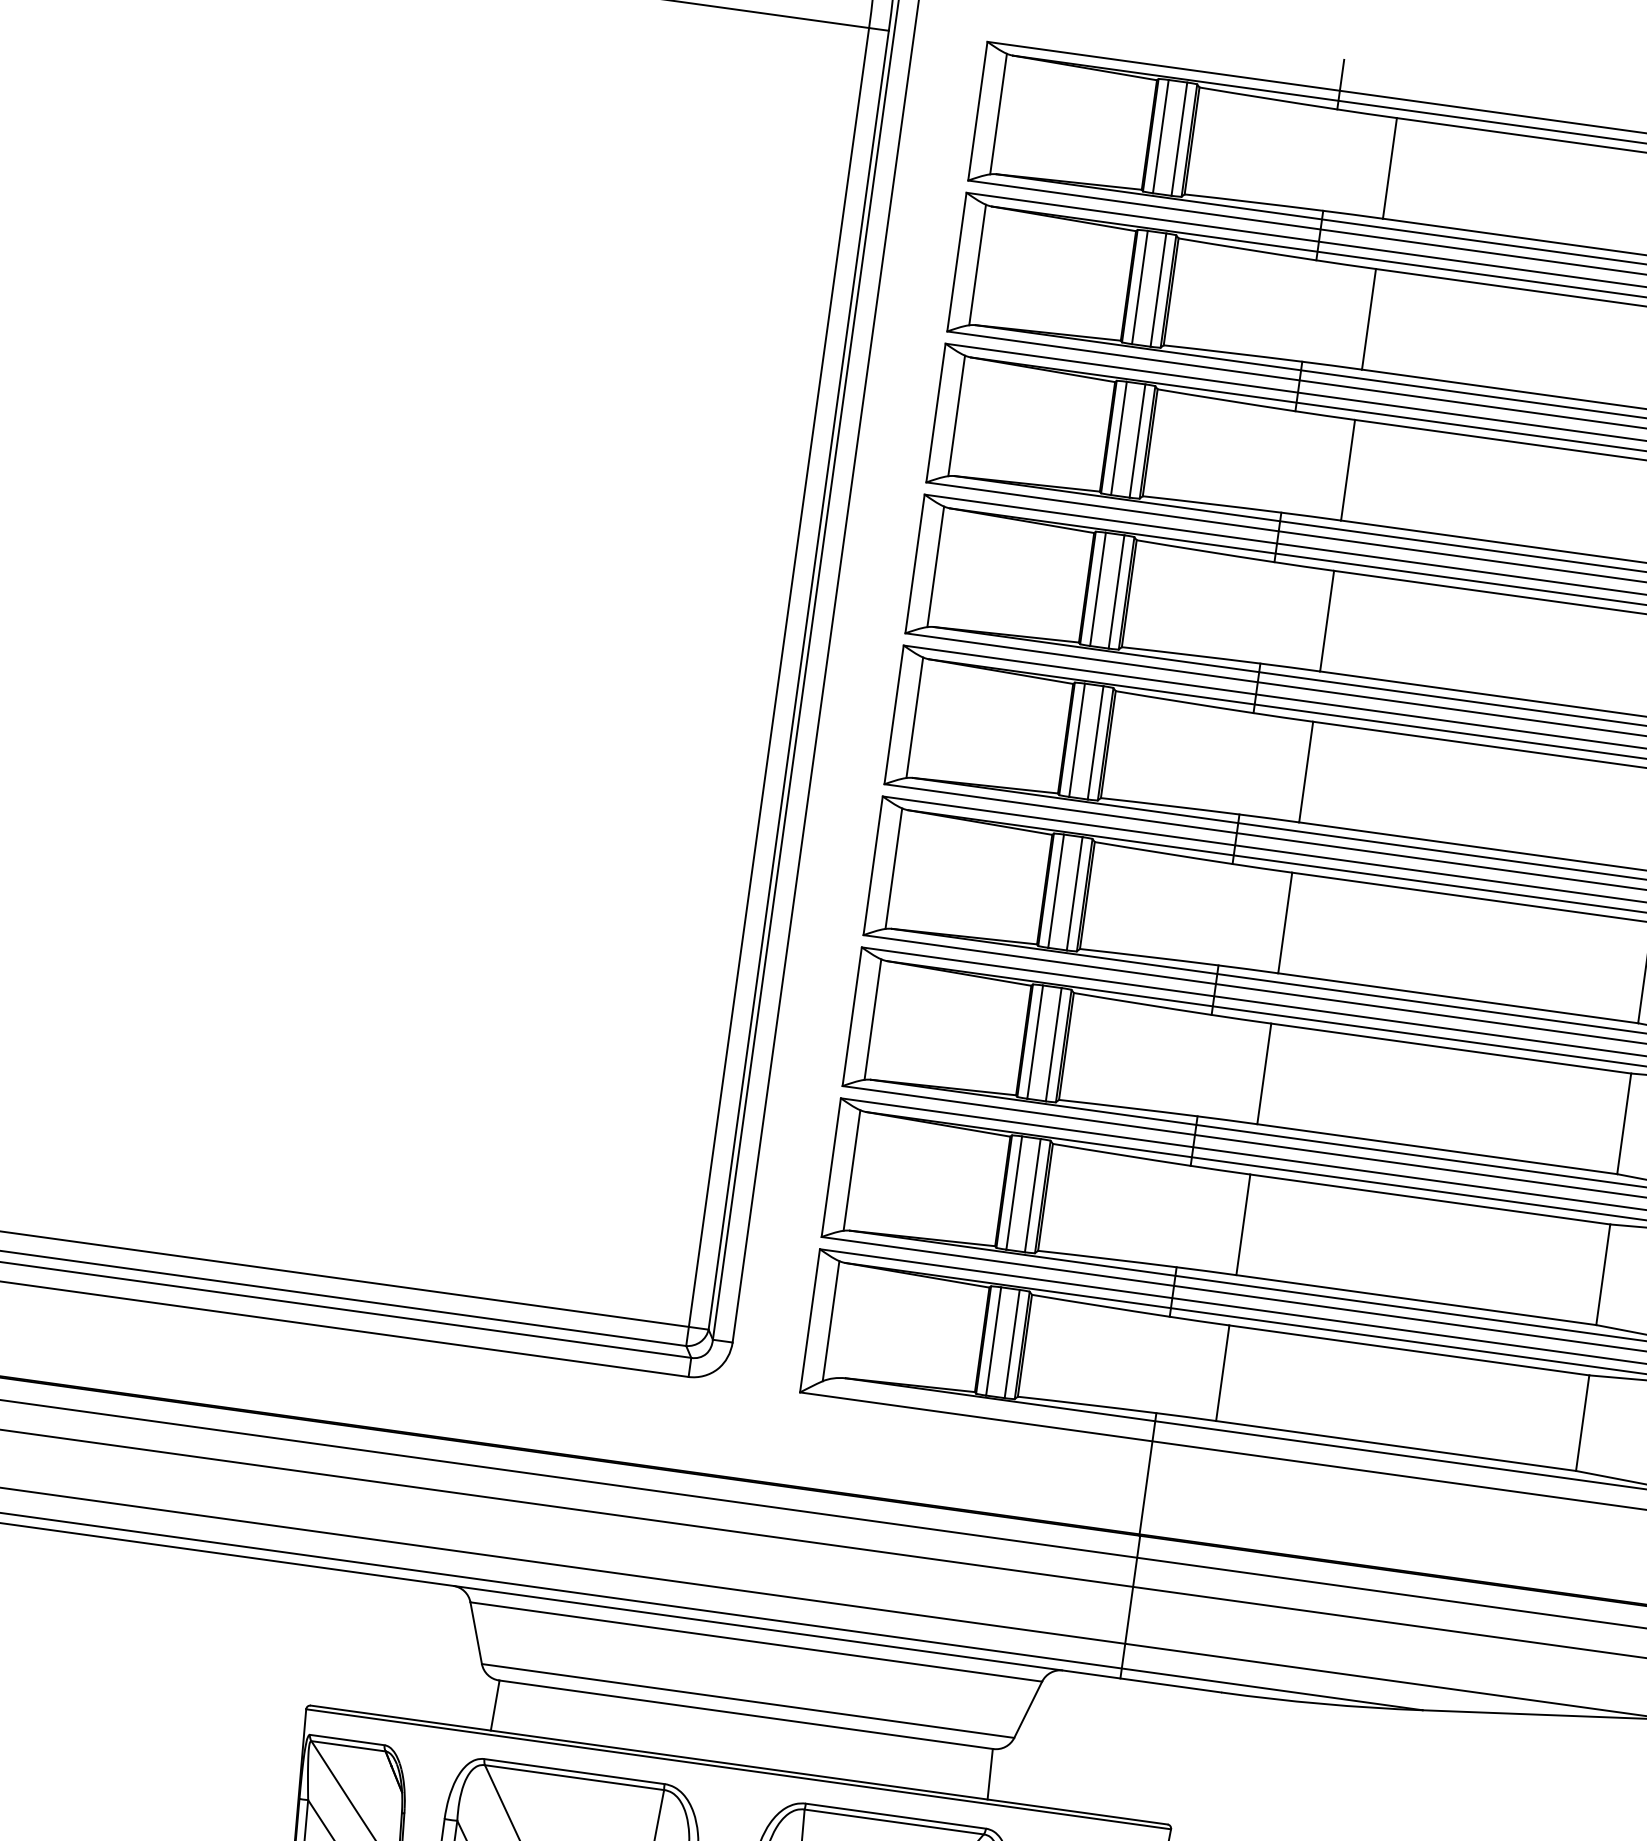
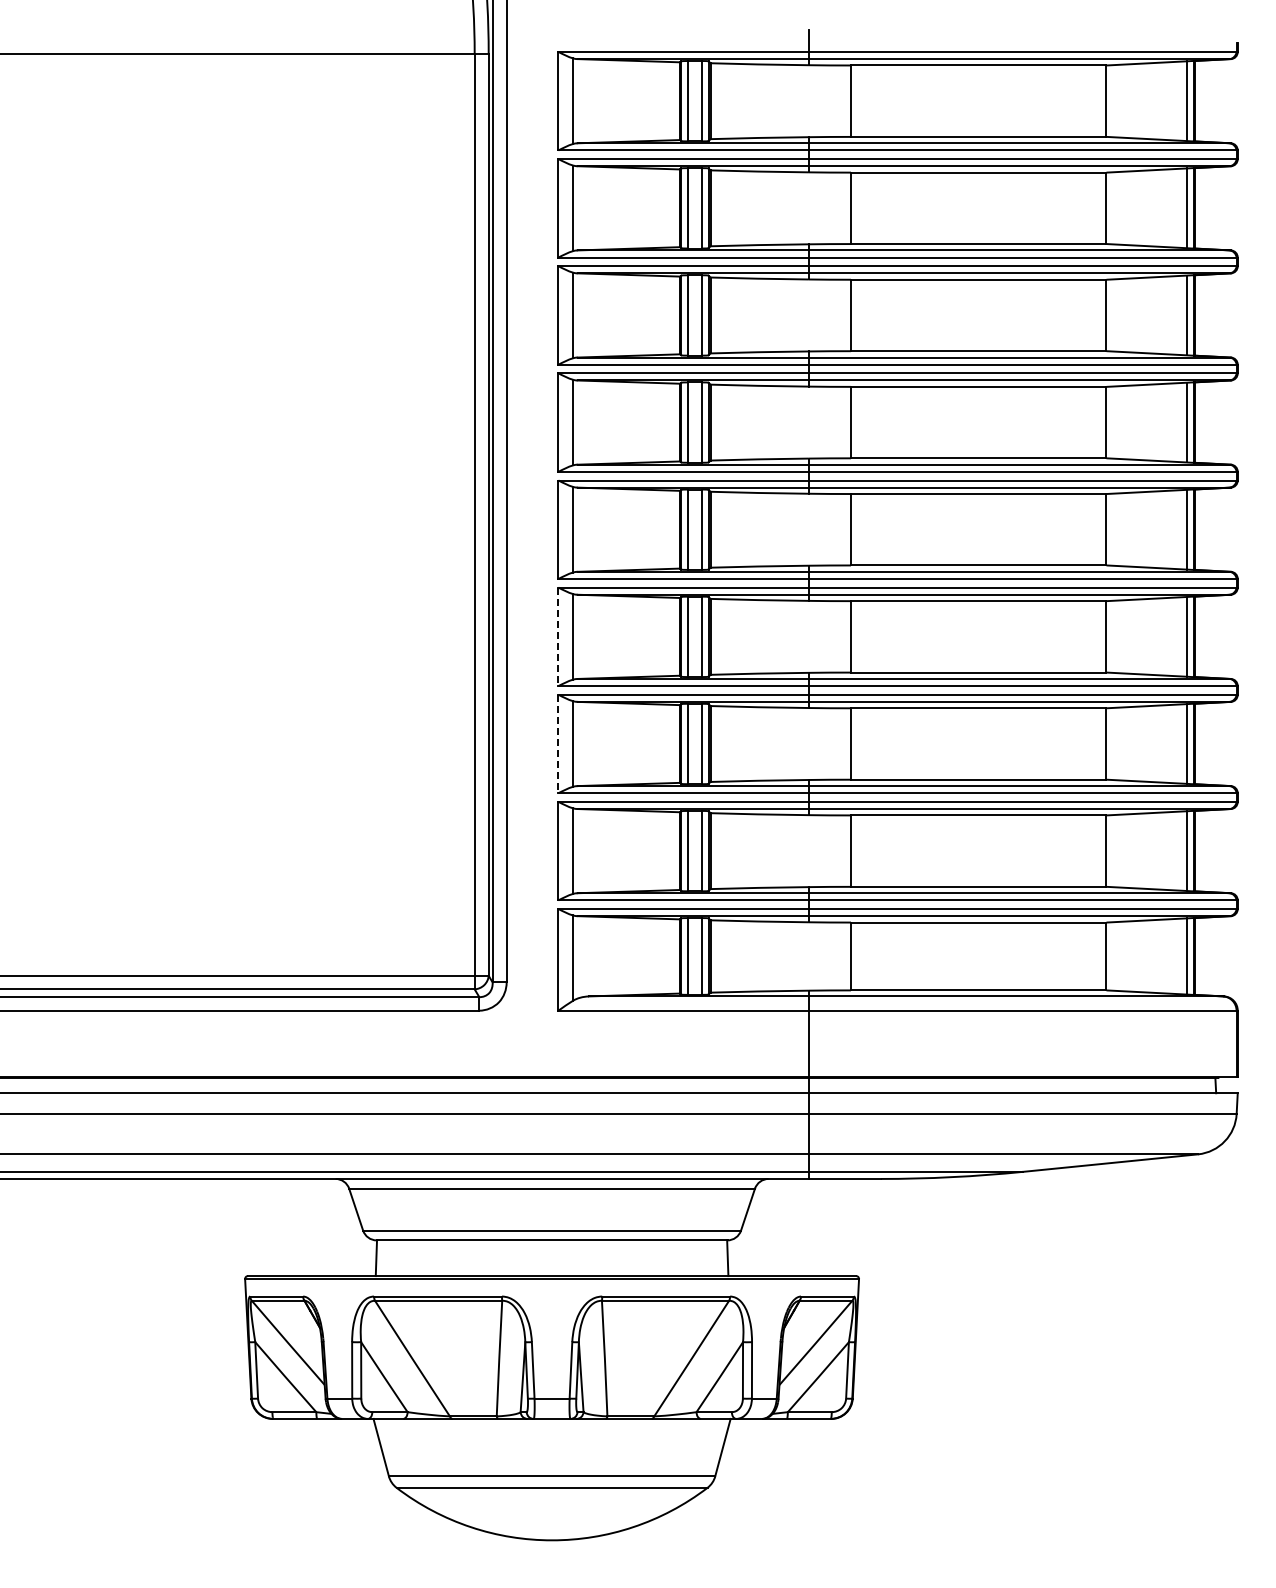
line: (873, 866) -> (558, 637), solid -> dashed
line: (852, 1017) -> (558, 744), solid -> dashed

